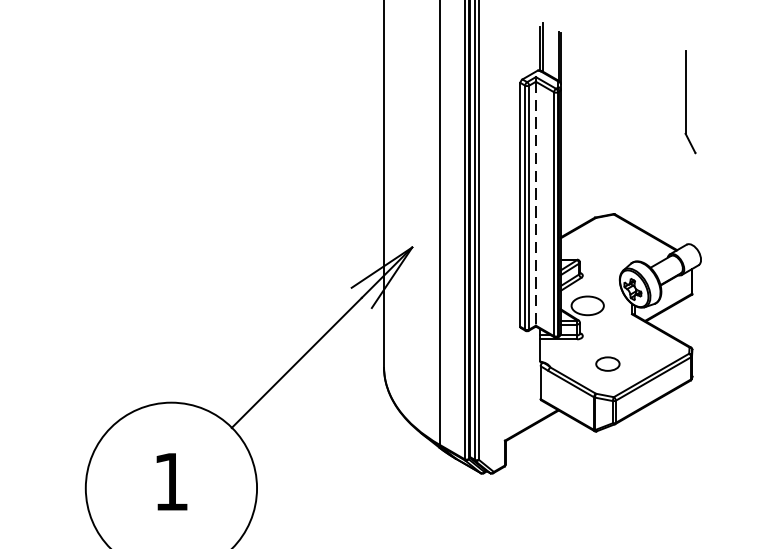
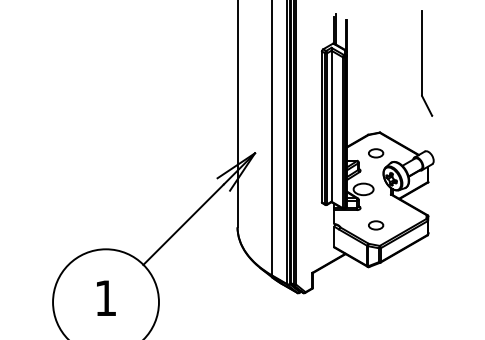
part: (690, 102) -> (427, 63), size x1.67
line: (535, 204) -> (331, 126), dashed -> solid
part: (608, 247) -> (376, 153), added

